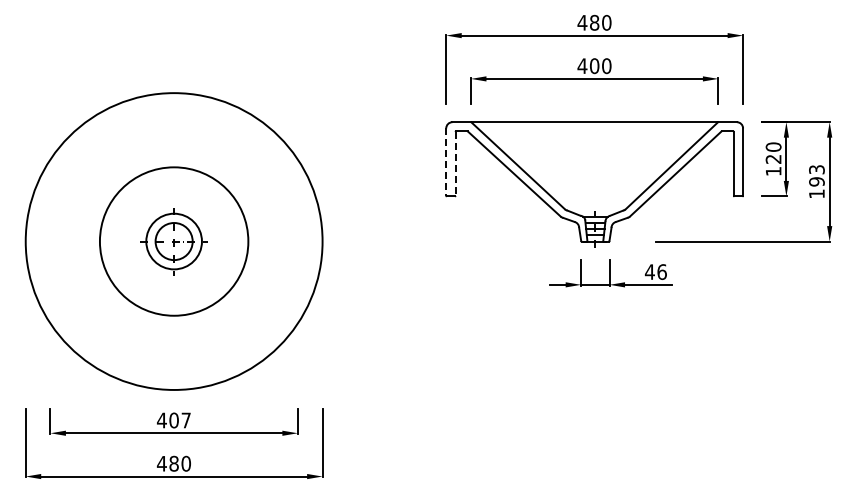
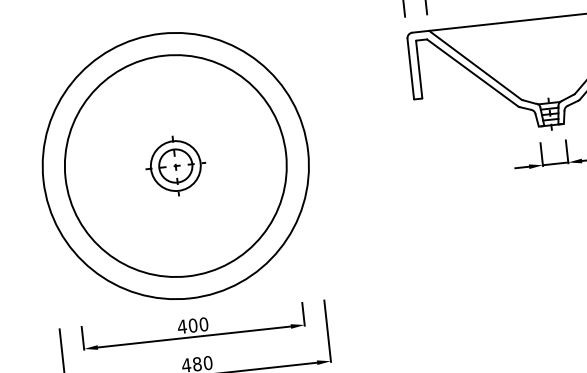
line: (446, 162) -> (411, 69), dashed -> solid
line: (455, 163) -> (419, 69), dashed -> solid
circle: (173, 241) -> (175, 166), size x1.67
text: (185, 420) -> (203, 324), 407 -> 400

